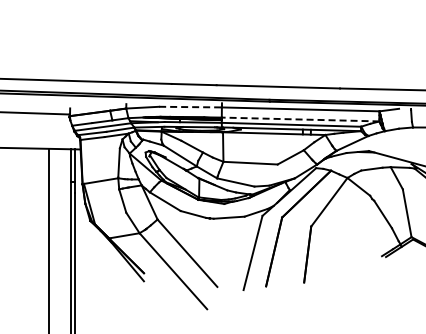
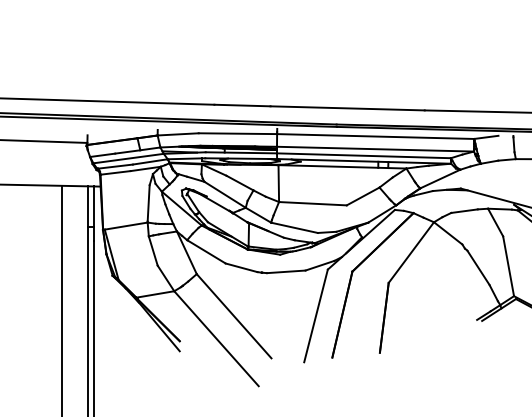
line: (191, 107) -> (239, 134), dashed -> solid
line: (300, 119) -> (375, 149), dashed -> solid

